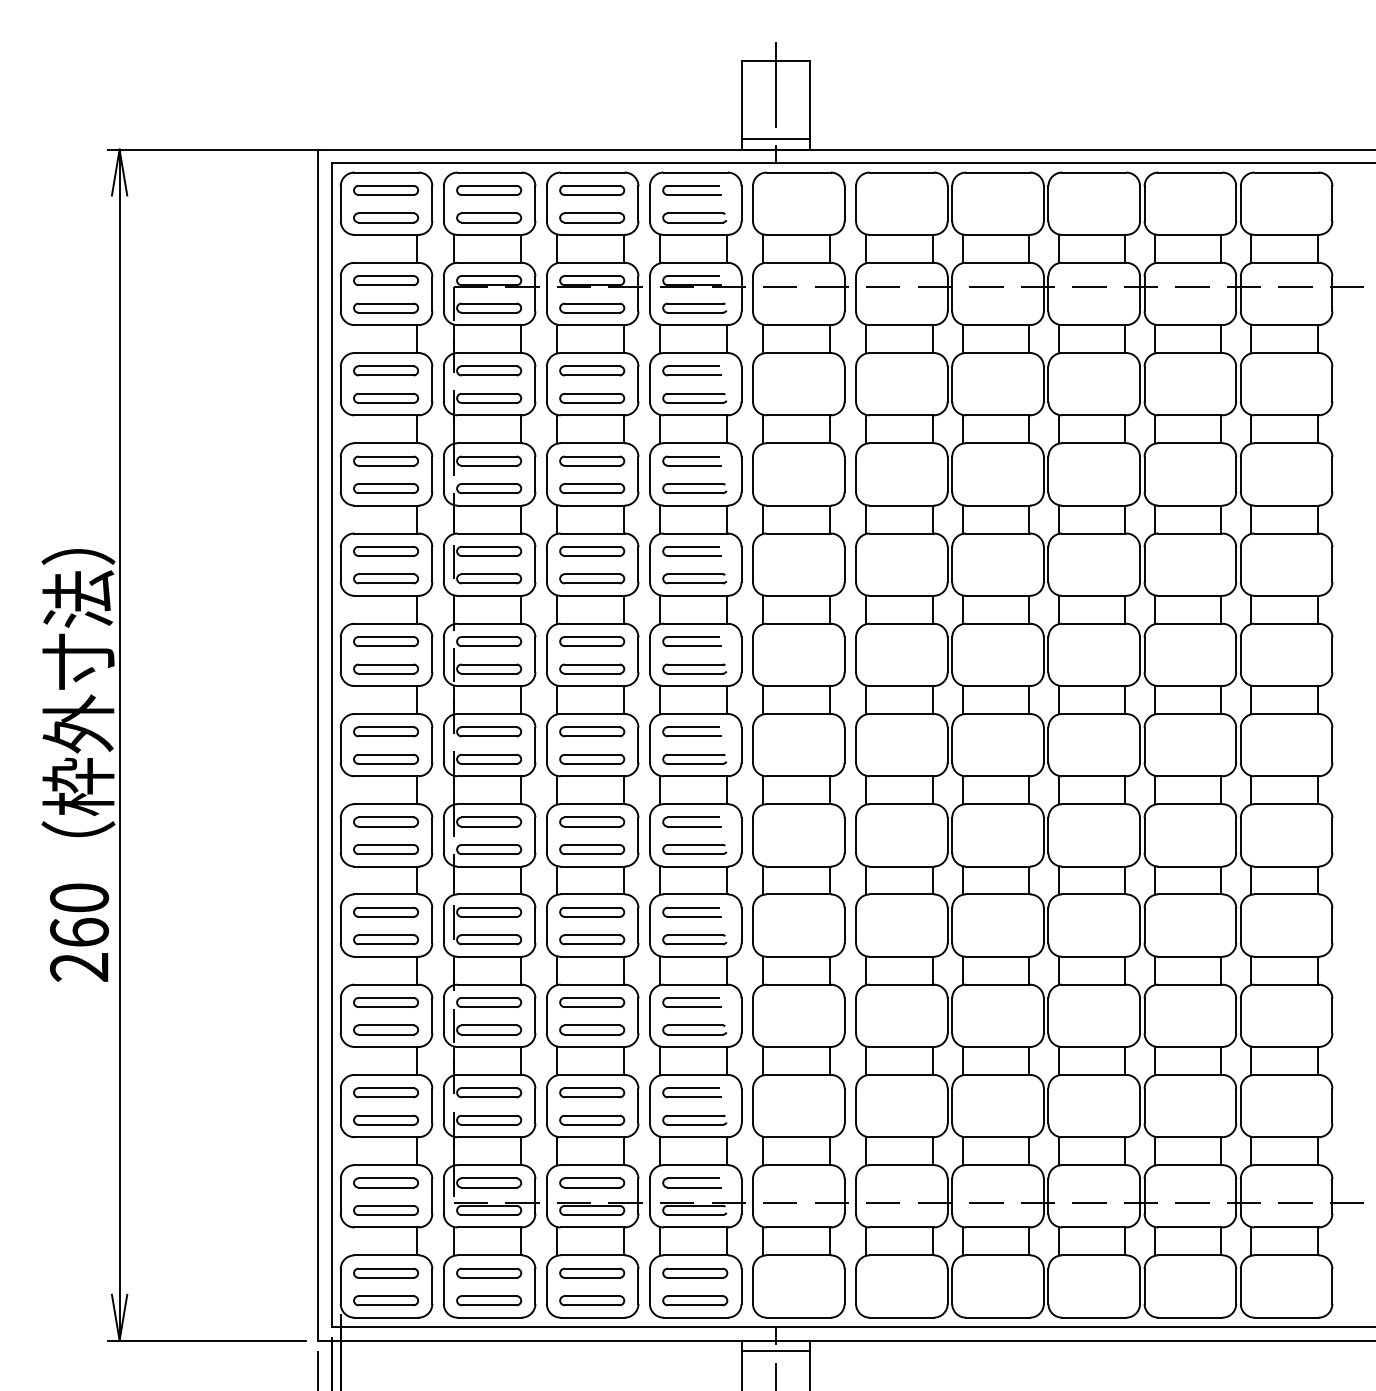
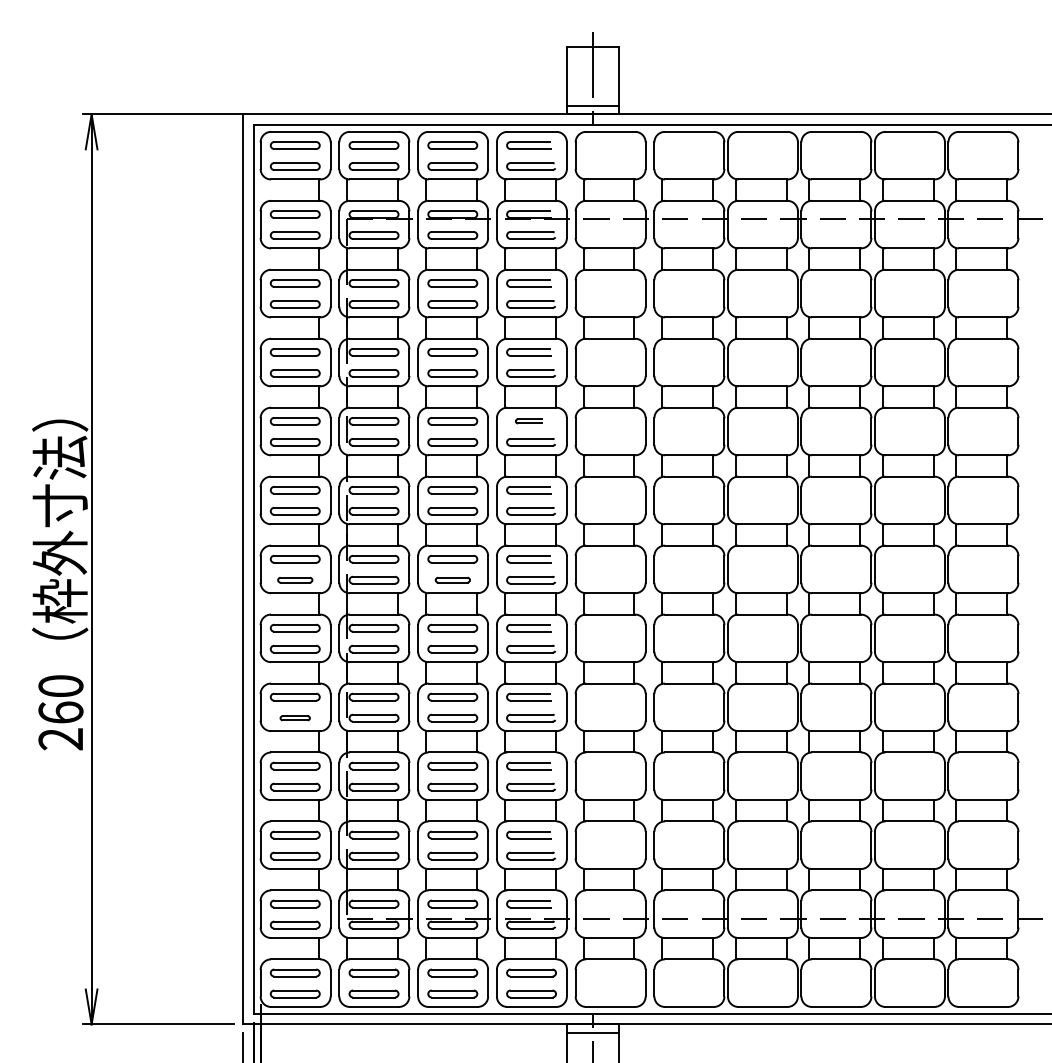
part: (691, 551) -> (528, 421), size x0.6
part: (385, 758) -> (294, 579), size x0.7
part: (592, 758) -> (453, 579), size x0.7
part: (385, 939) -> (294, 717), size x0.6

